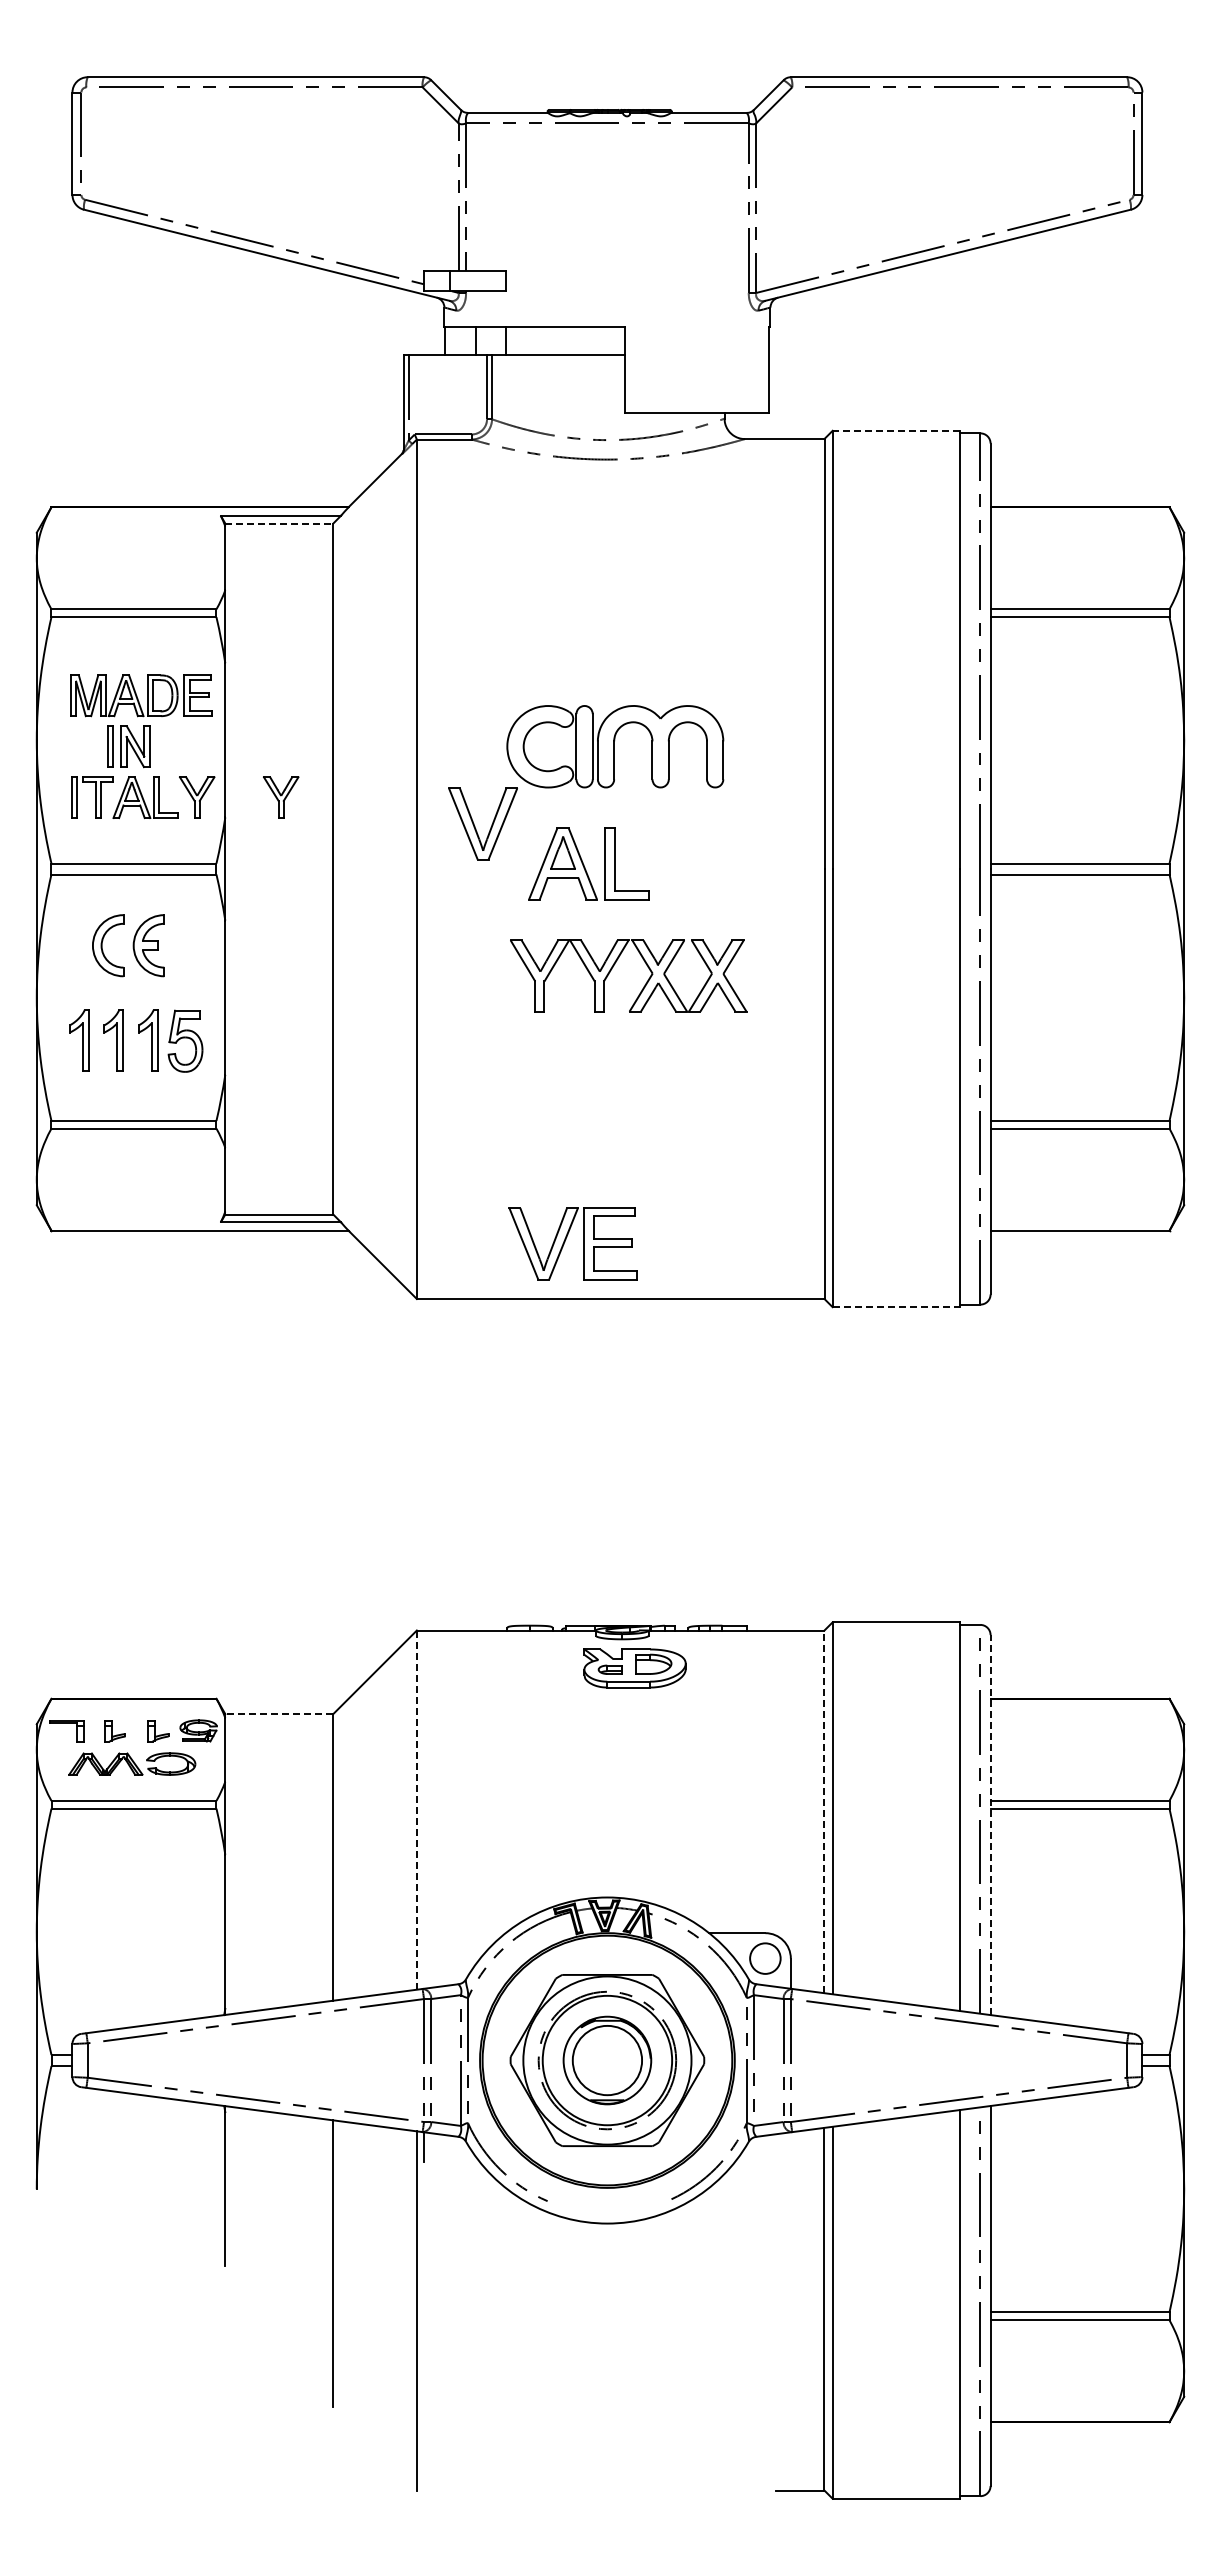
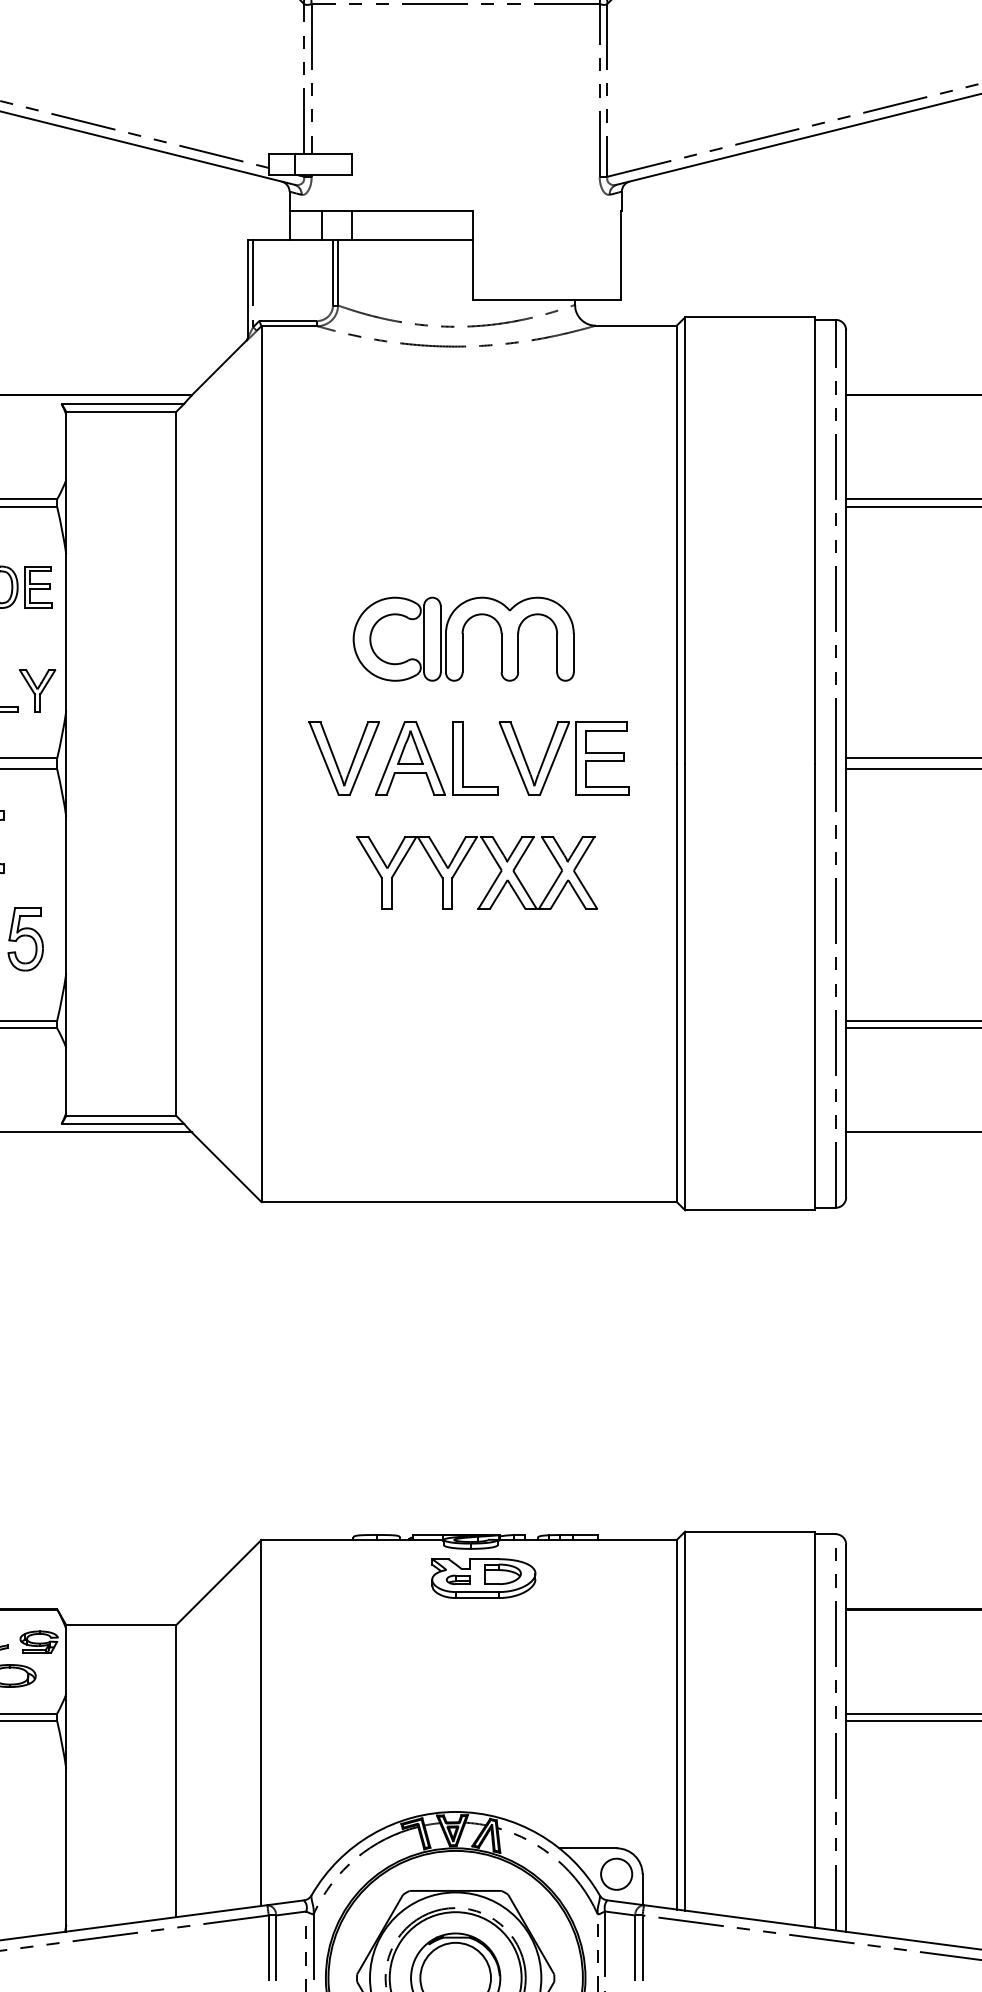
line: (896, 430) -> (750, 316), dashed -> solid
line: (279, 523) -> (121, 411), dashed -> solid
part: (281, 797) -> (123, 690), removed
part: (475, 826) -> (336, 761), moved
part: (565, 1242) -> (556, 757), moved
line: (896, 1307) -> (750, 1210), dashed -> solid
line: (278, 1714) -> (120, 1625), dashed -> solid
line: (416, 1810) -> (261, 1723), dashed -> solid
line: (824, 1811) -> (676, 1724), dashed -> solid
line: (990, 1825) -> (846, 1738), dashed -> solid

